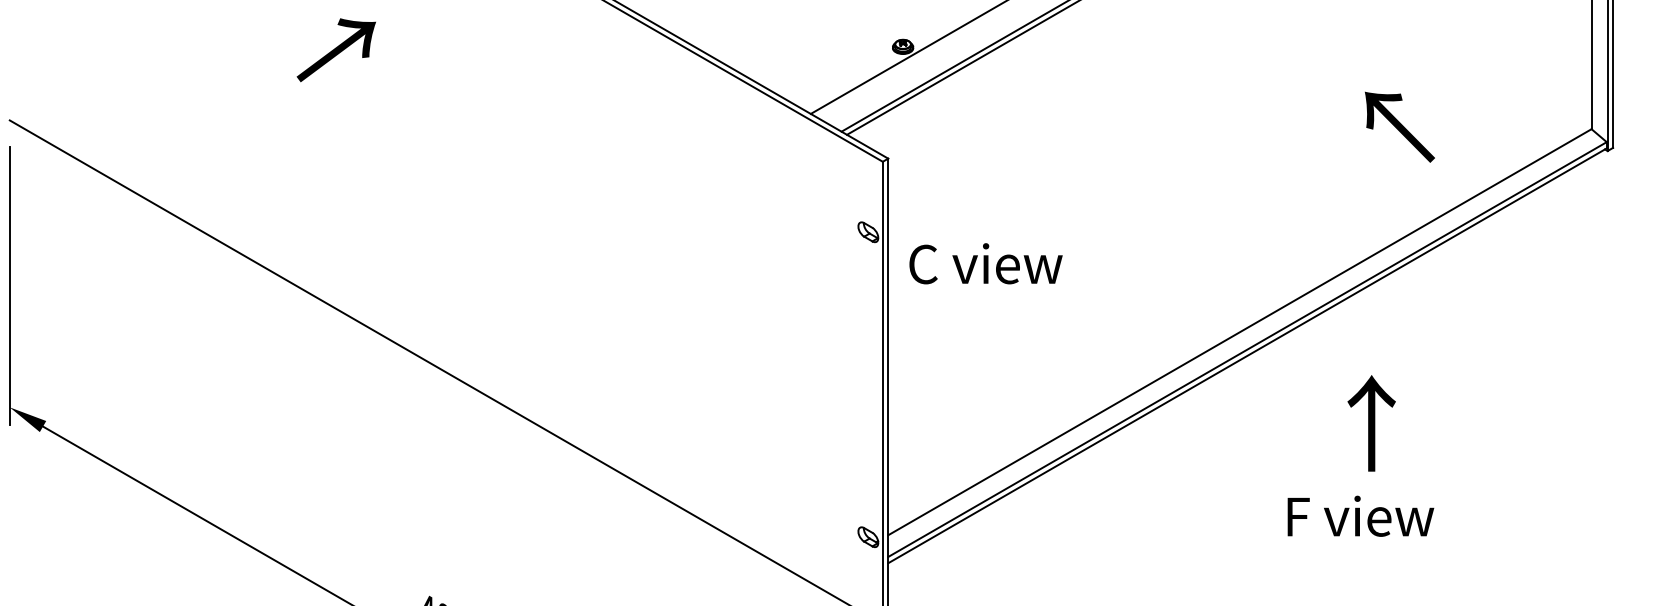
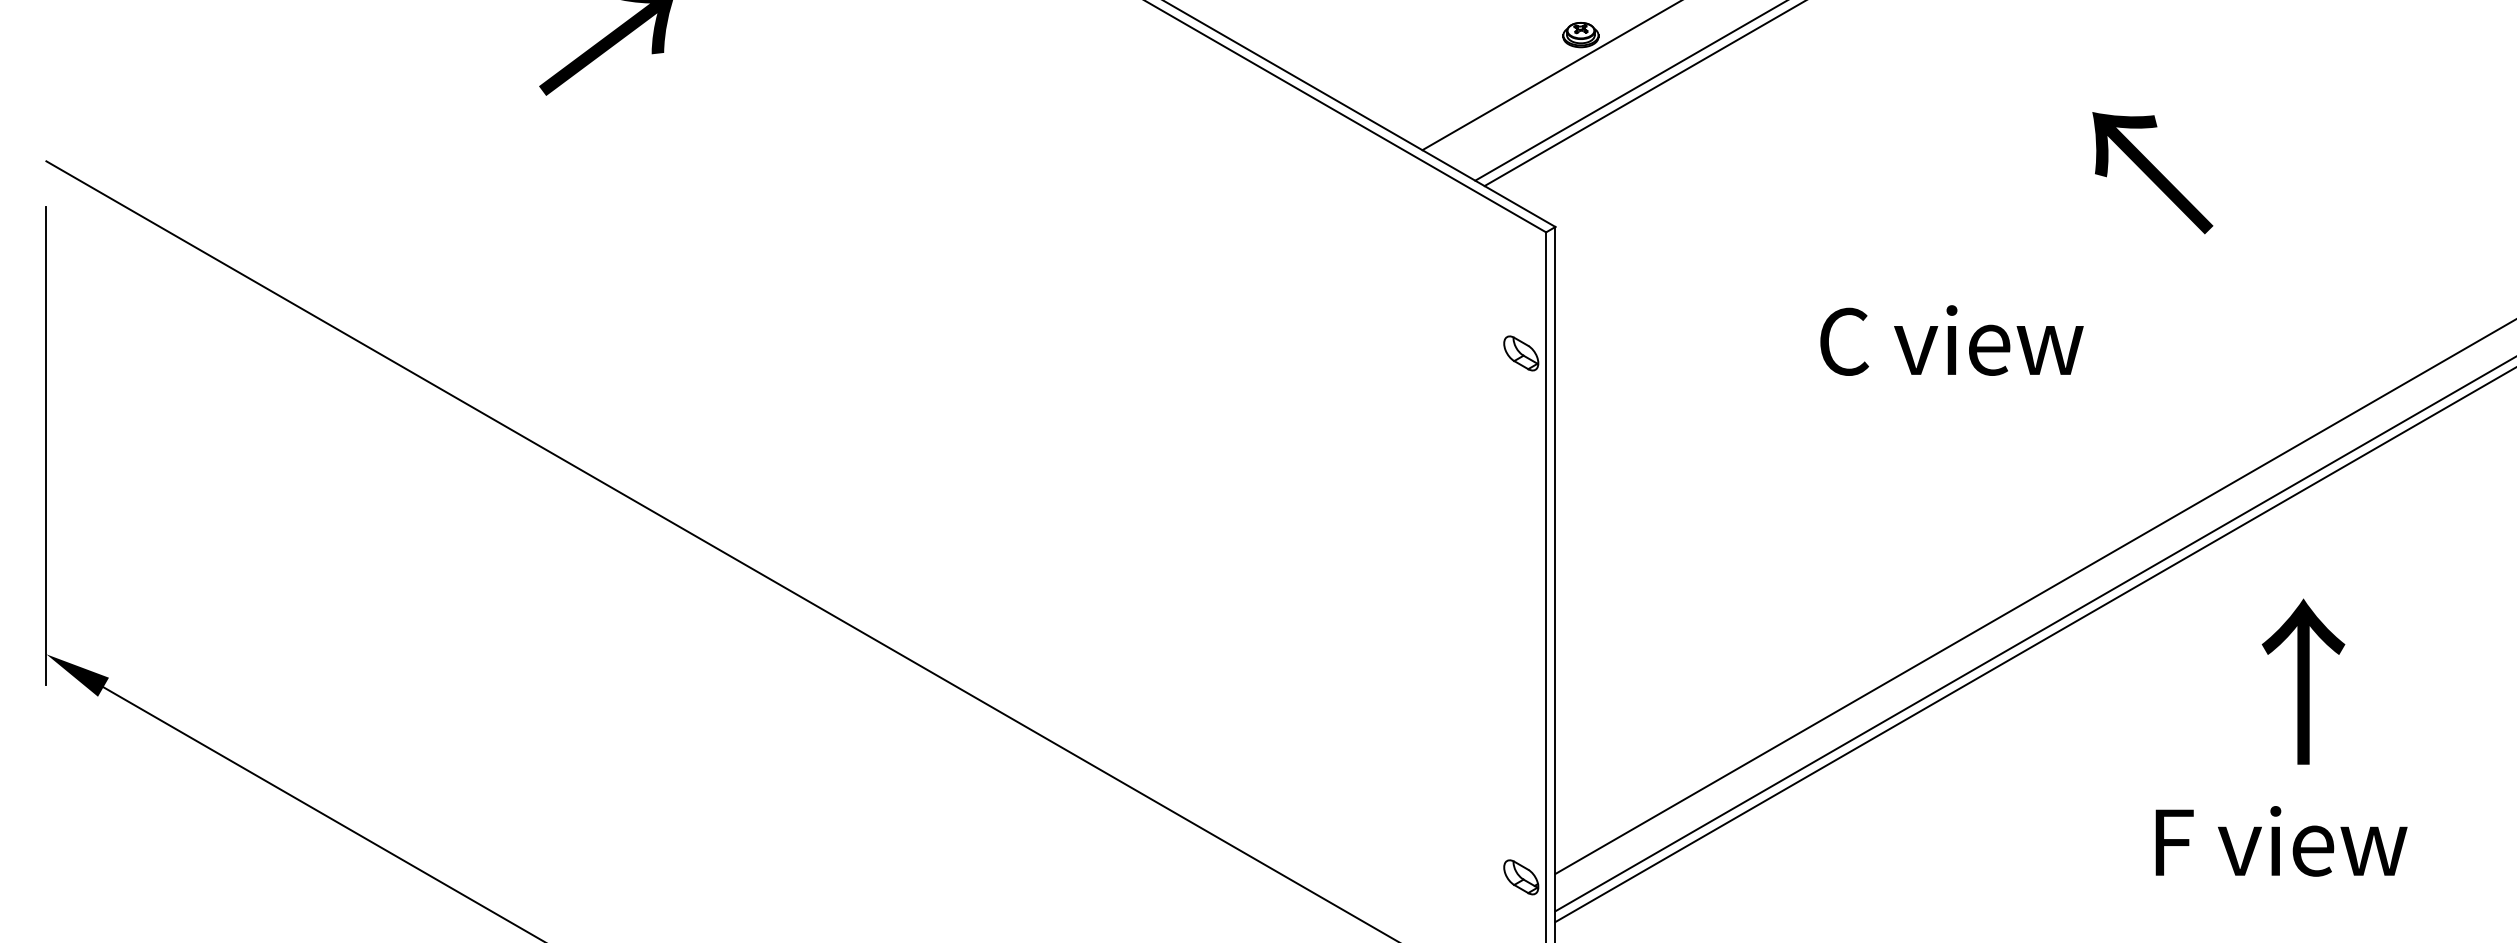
text: (1399, 126) -> (2151, 171), moved
text: (985, 263) -> (1951, 340), moved
text: (1371, 423) -> (2303, 681), moved
text: (1360, 515) -> (2280, 840), moved

